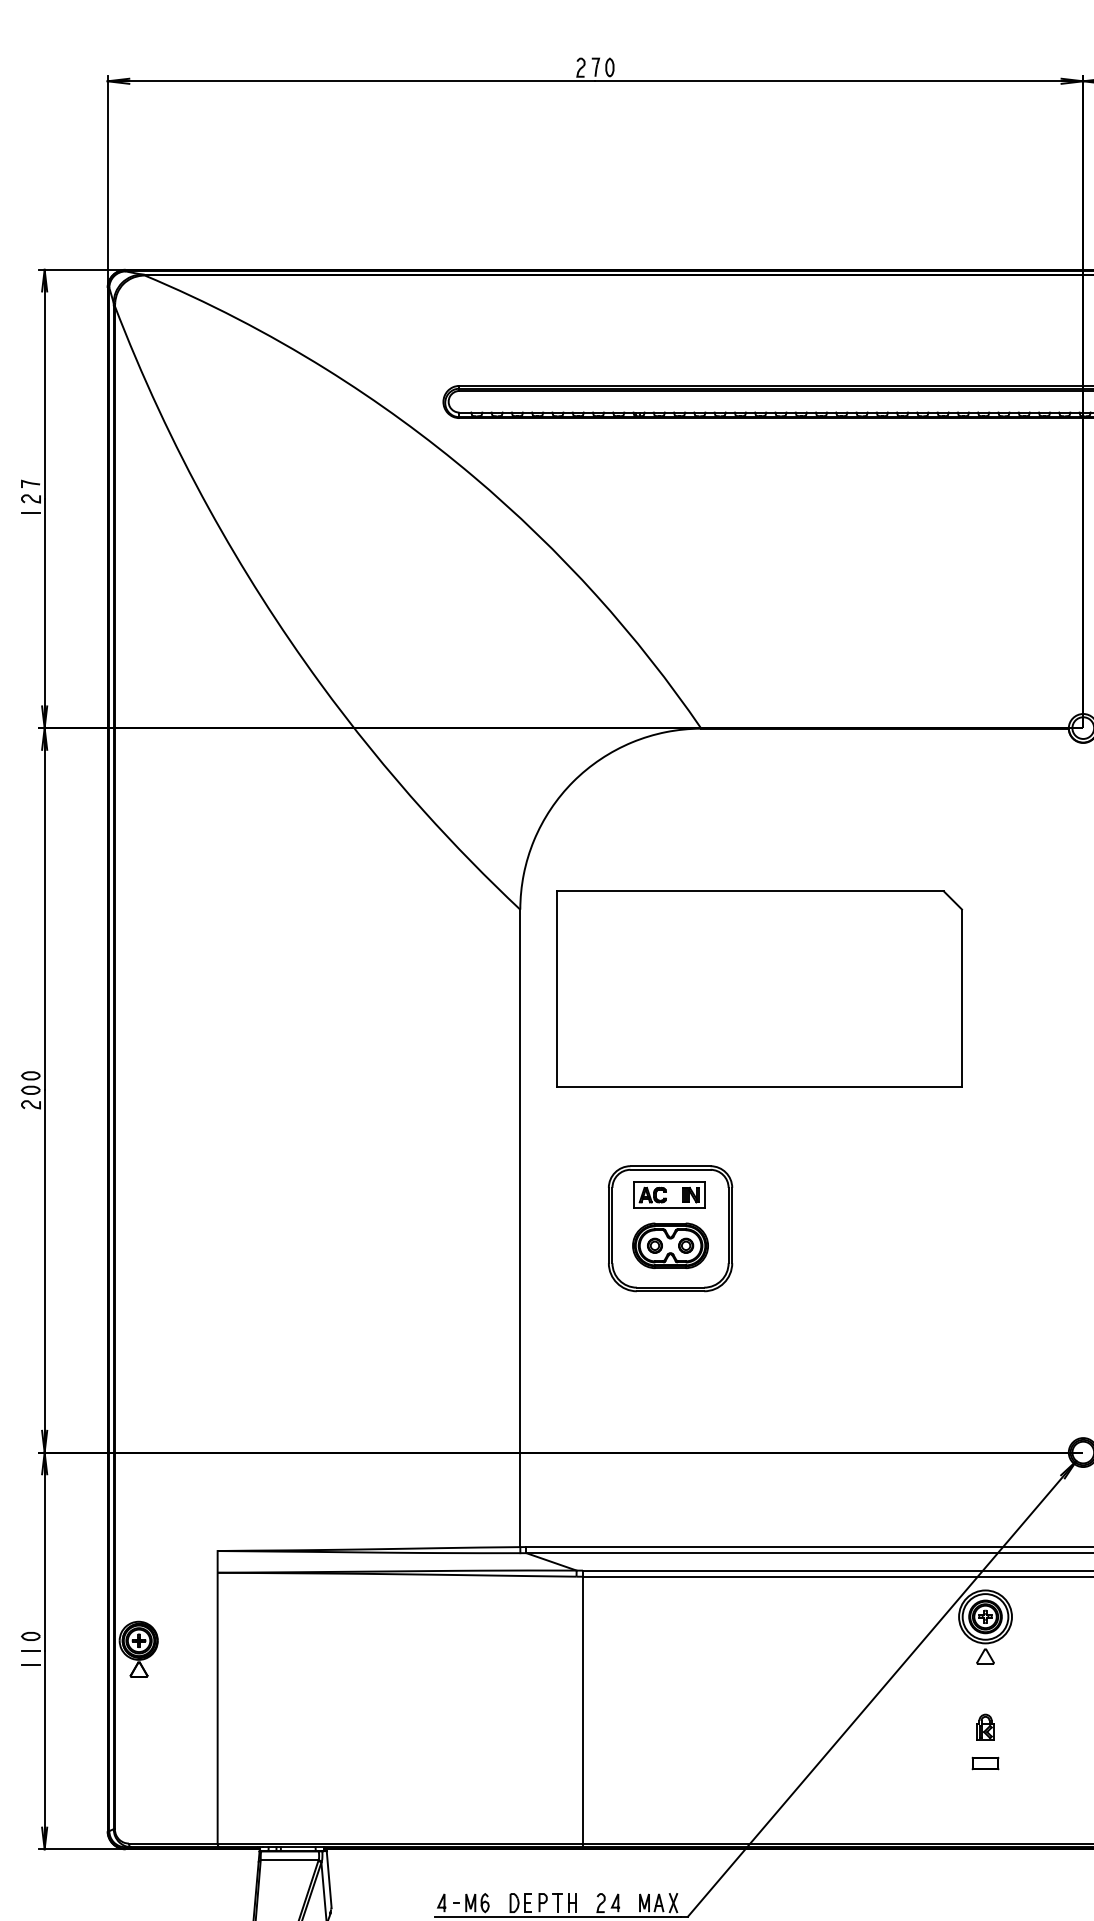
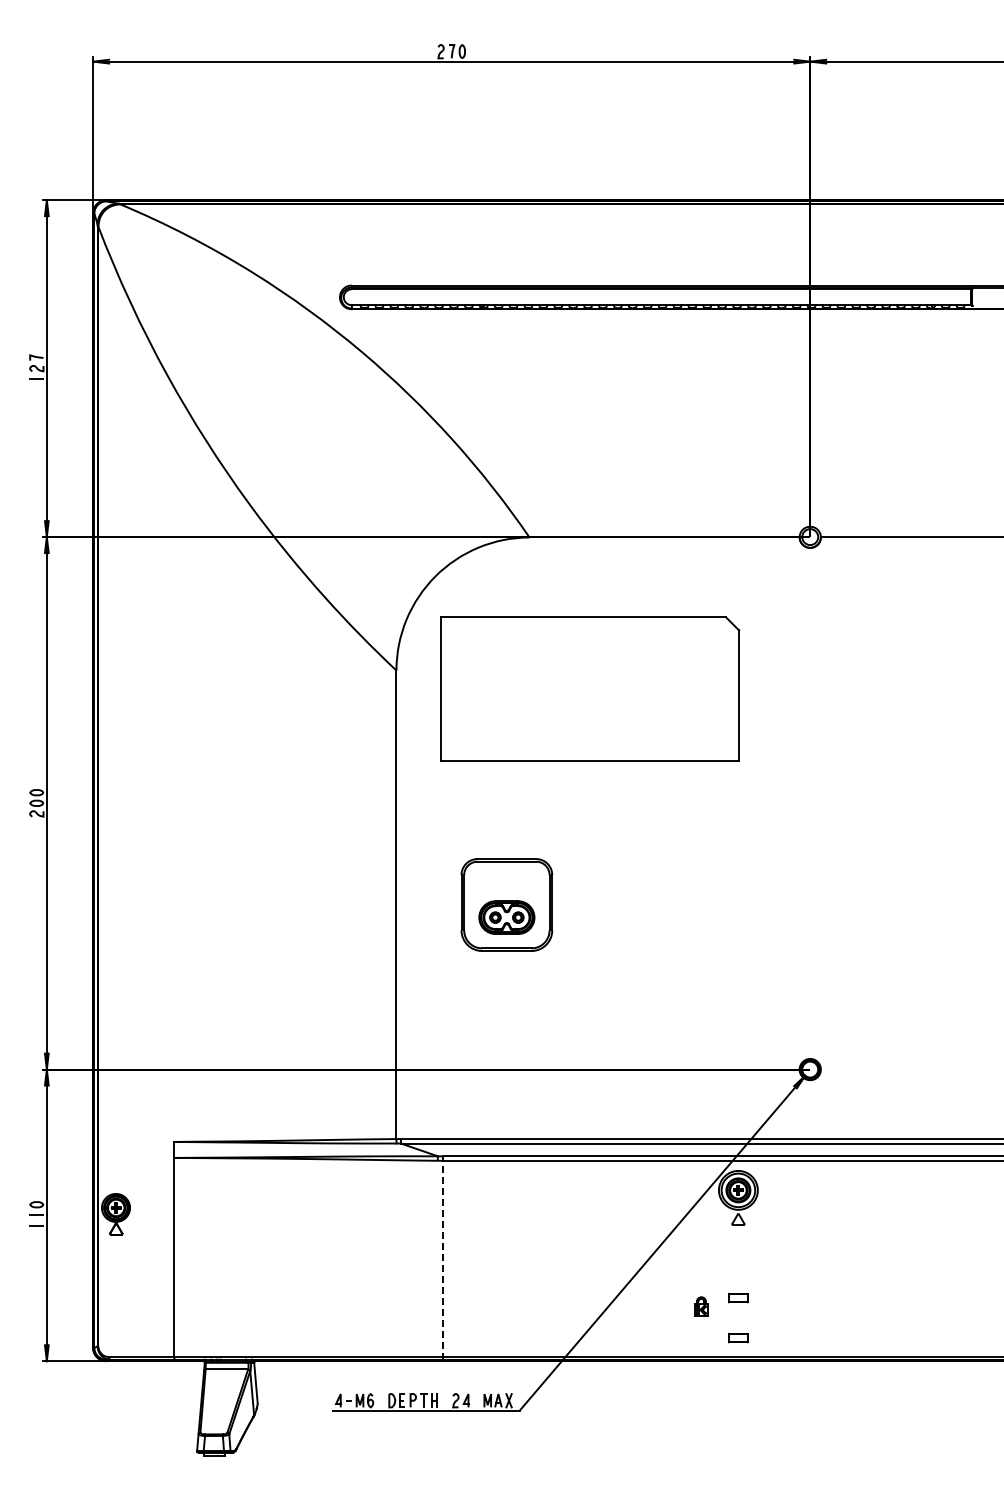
part: (759, 988) -> (590, 688), moved
part: (668, 1195) -> (505, 880), removed
line: (582, 1709) -> (442, 1258), solid -> dashed
part: (985, 1727) -> (701, 1306), moved
part: (985, 1818) -> (738, 1338), added

